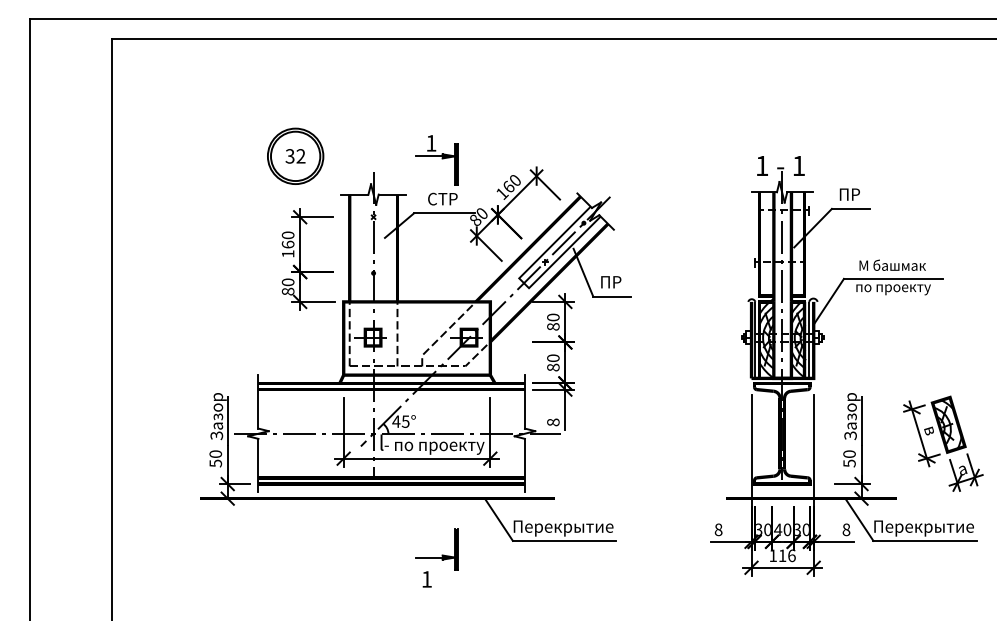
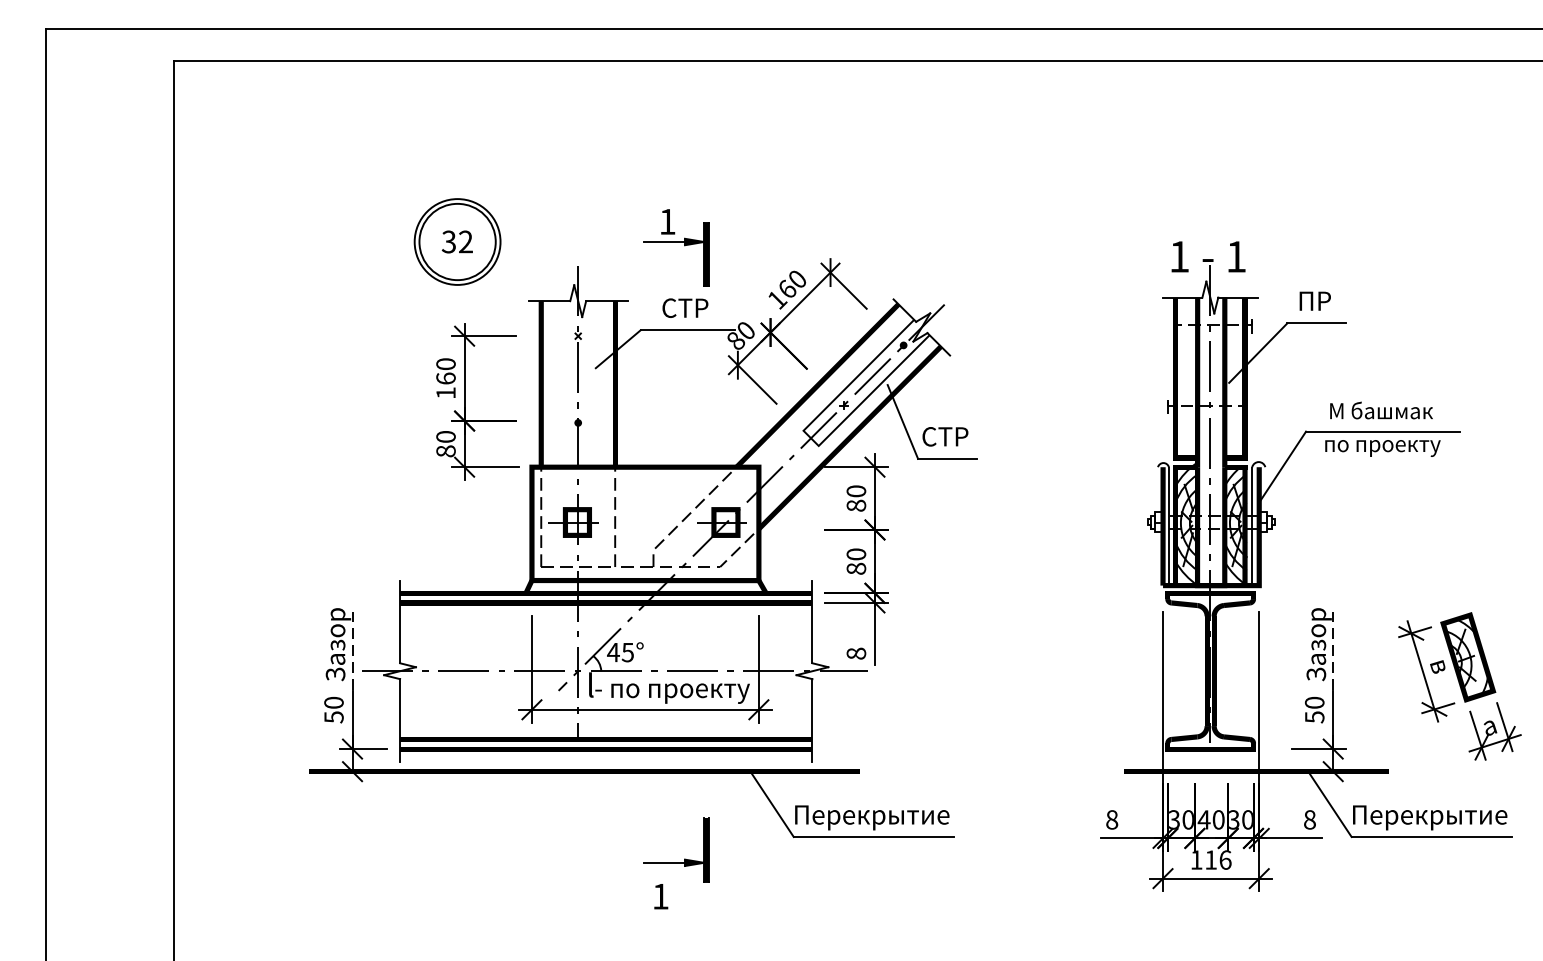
text: (610, 282) -> (944, 437), ПР -> СТР
line: (227, 420) -> (352, 650), solid -> dashed
line: (861, 420) -> (1333, 650), solid -> dashed

